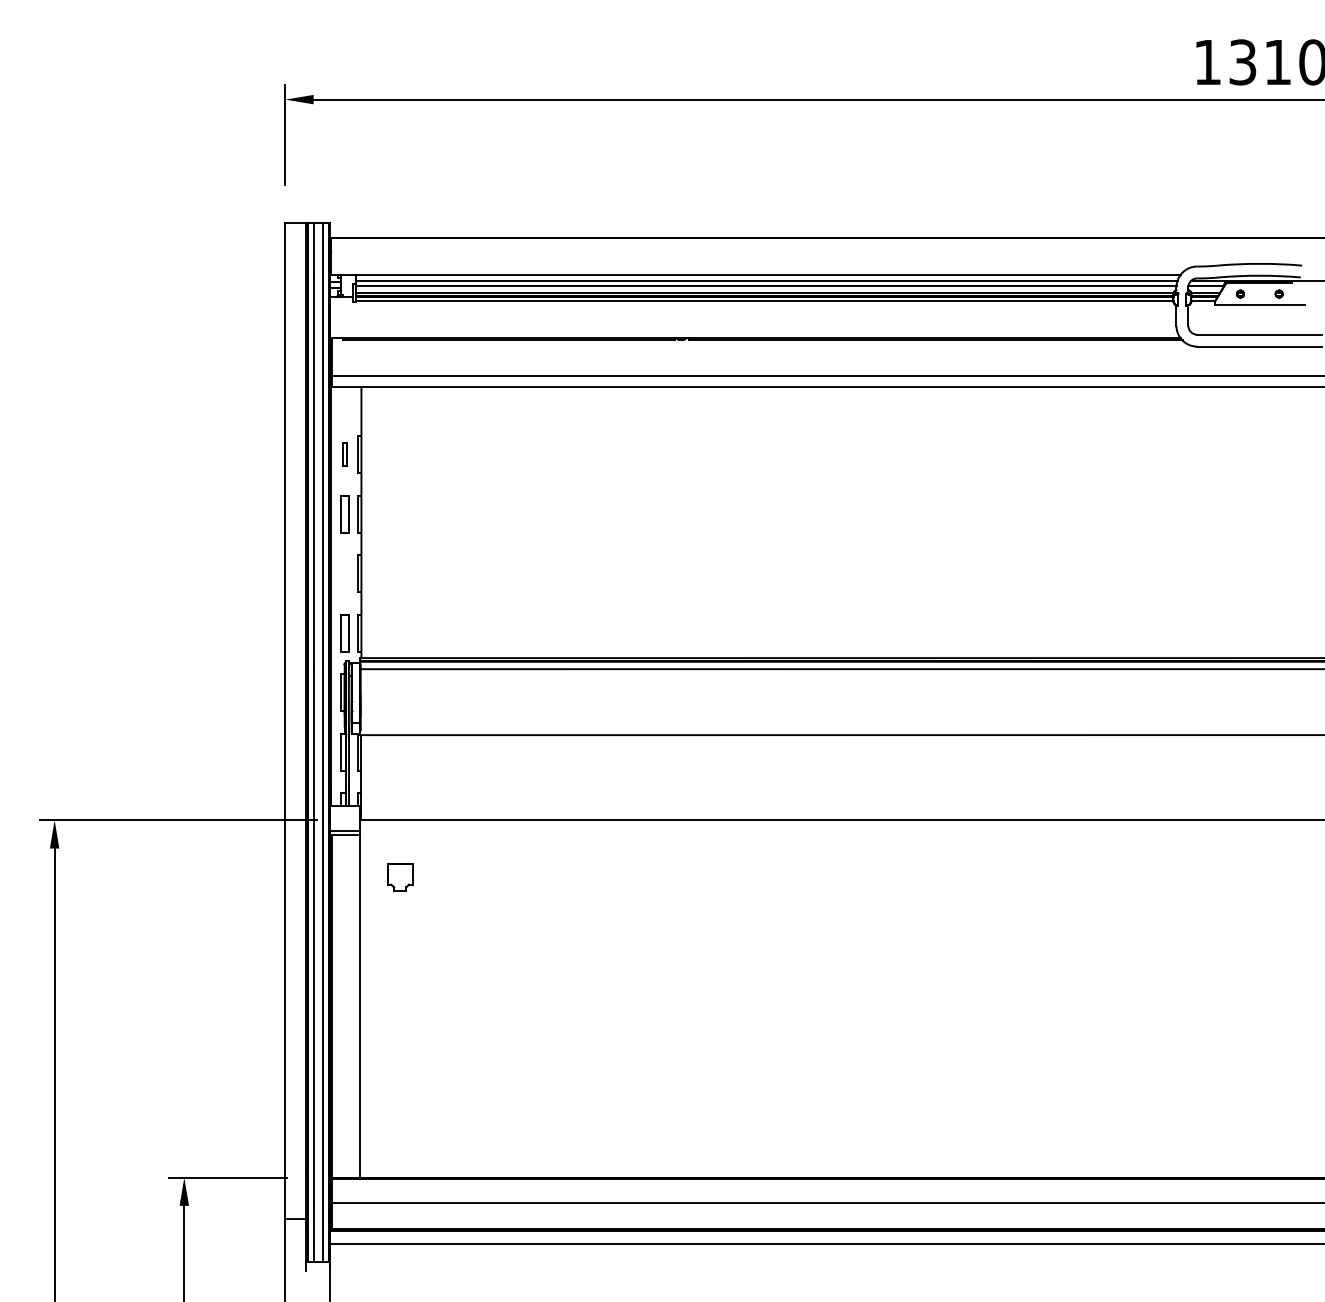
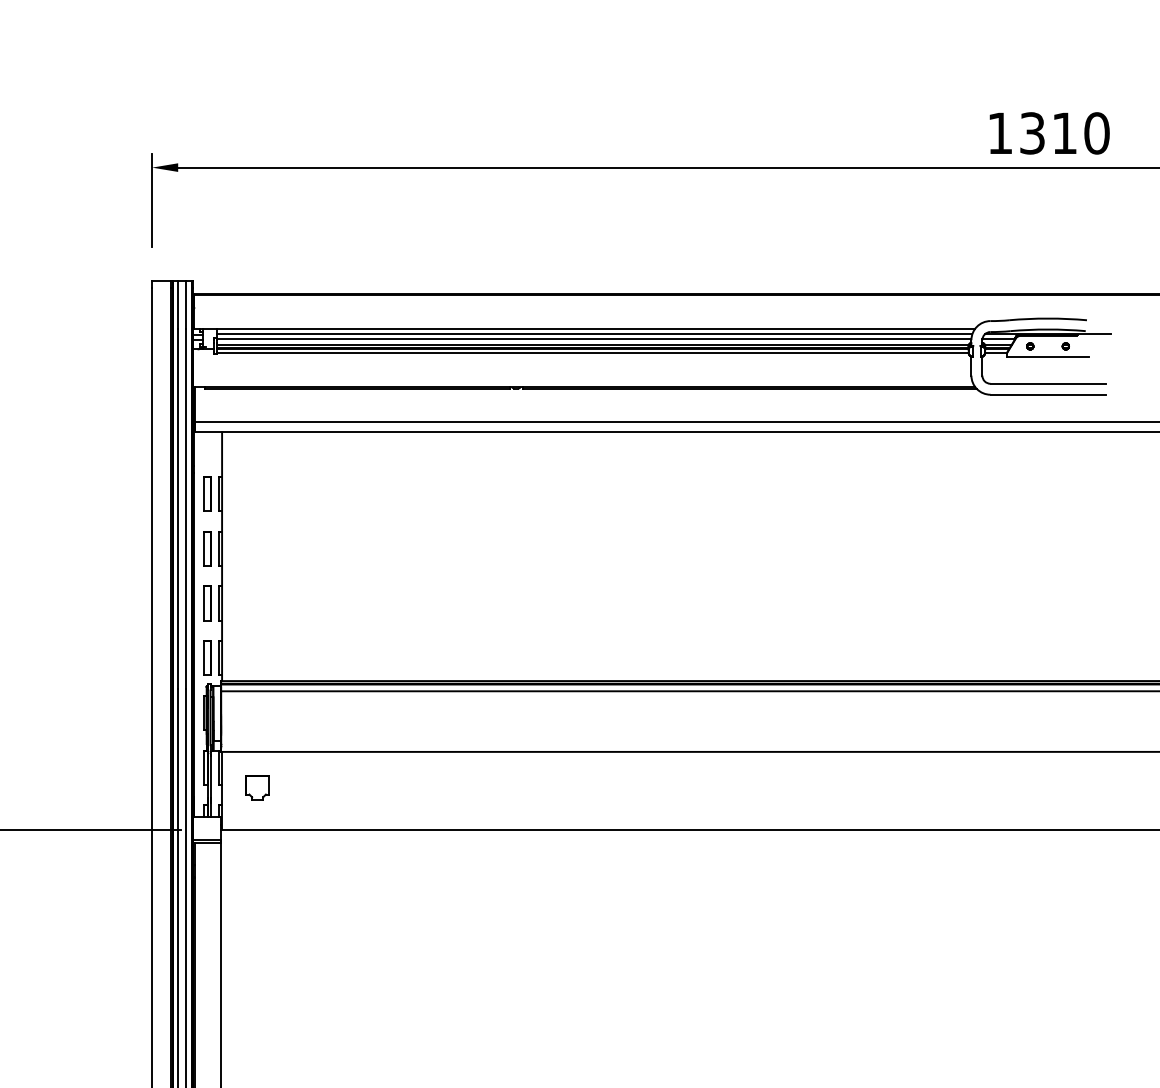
part: (344, 454) -> (206, 493), size x1.67
part: (344, 573) -> (206, 603), added
part: (400, 877) -> (258, 788), moved

